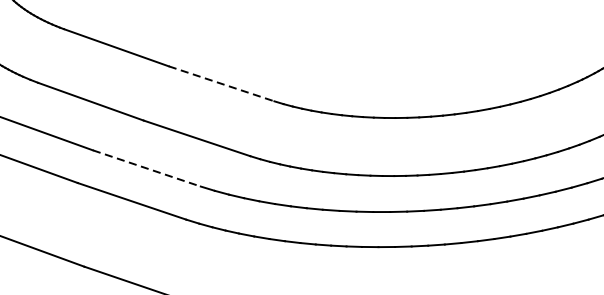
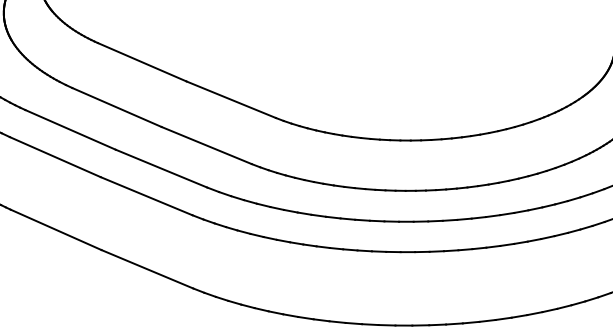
line: (221, 83) -> (231, 99), dashed -> solid
line: (146, 168) -> (161, 168), dashed -> solid

